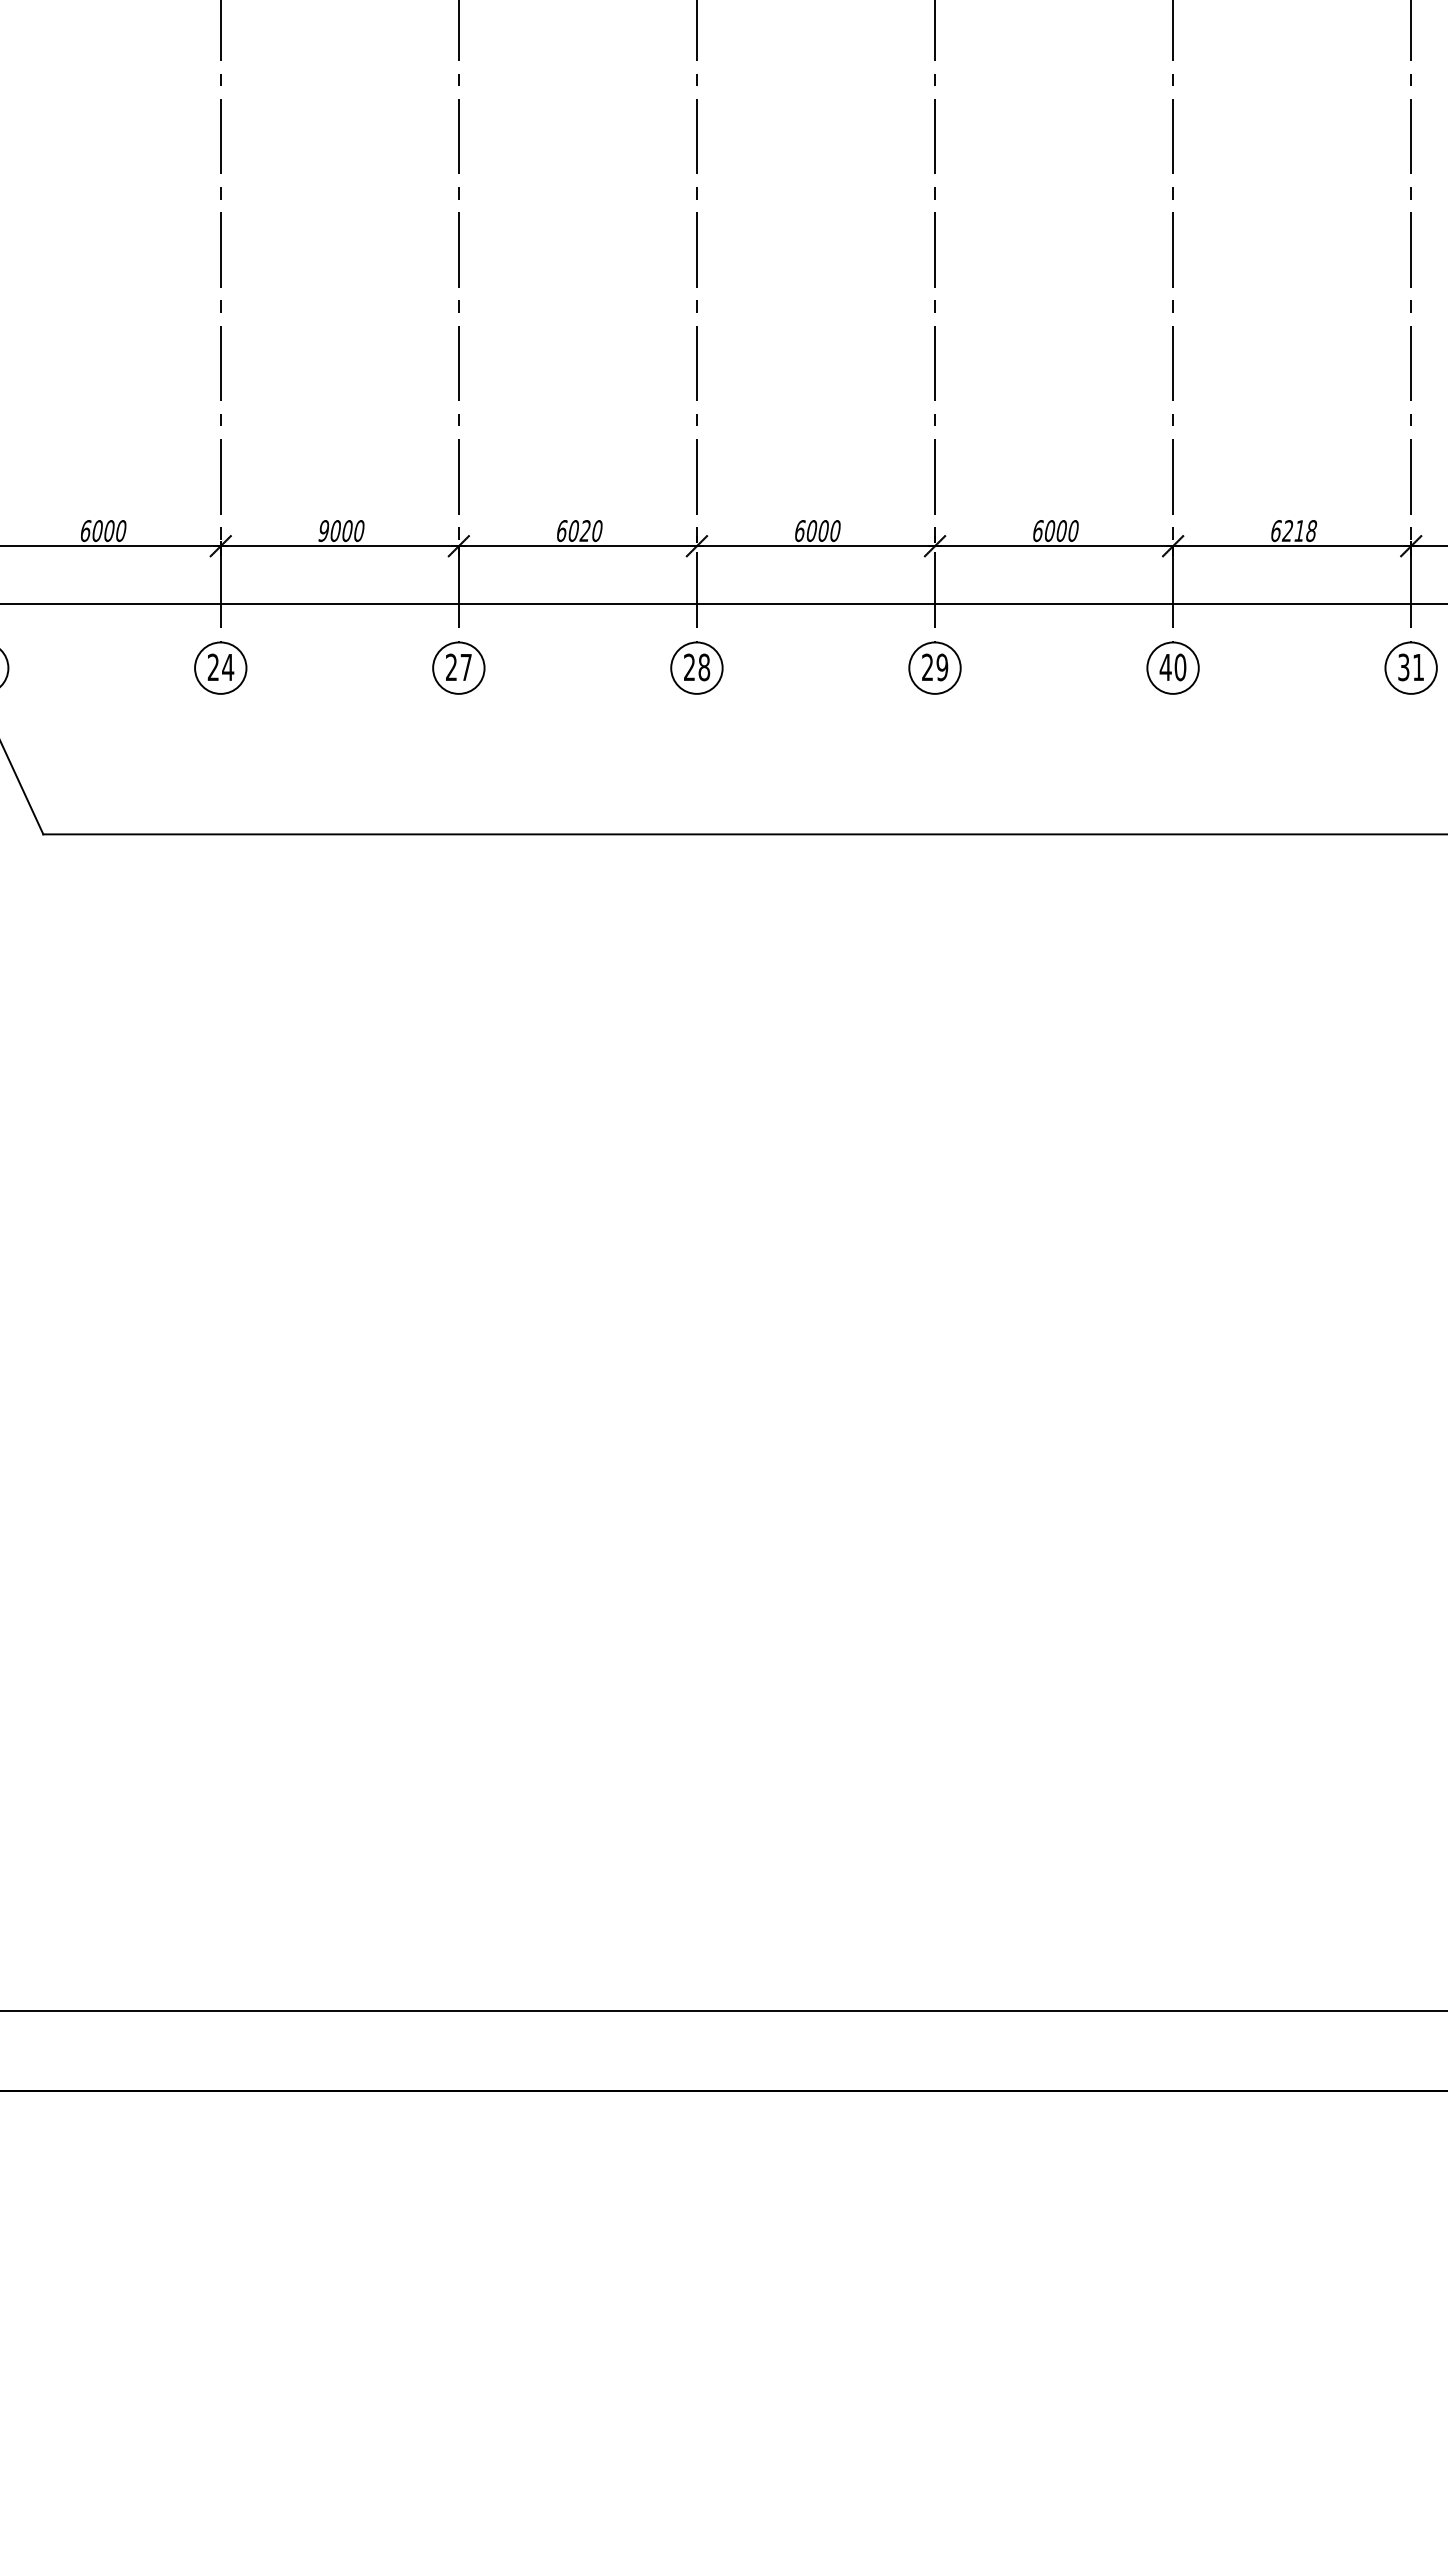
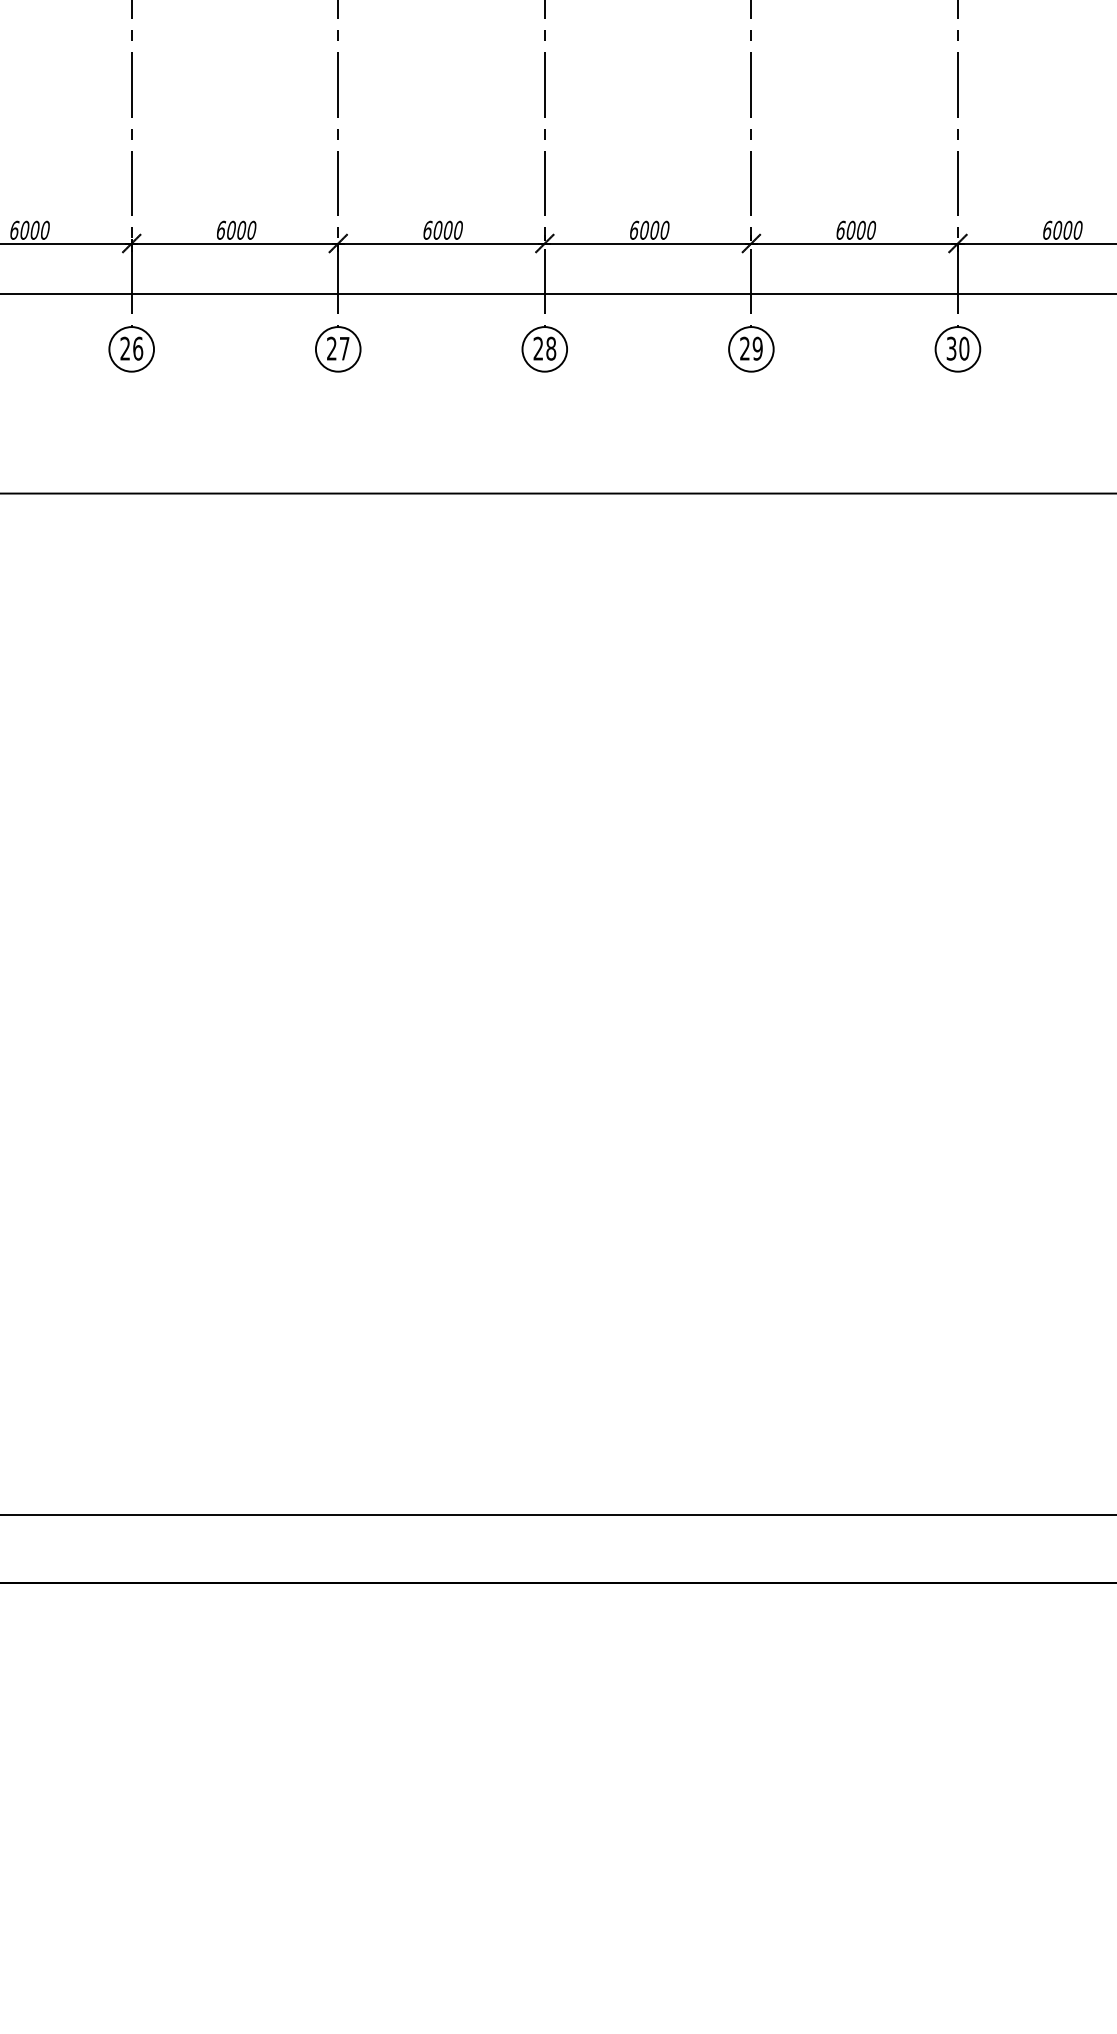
text: (323, 531) -> (220, 230), 9000 -> 6000
text: (584, 531) -> (447, 230), 6020 -> 6000
text: (1299, 531) -> (1067, 230), 6218 -> 6000
text: (228, 667) -> (138, 348), 24 -> 26
text: (1165, 667) -> (951, 348), 40 -> 30

